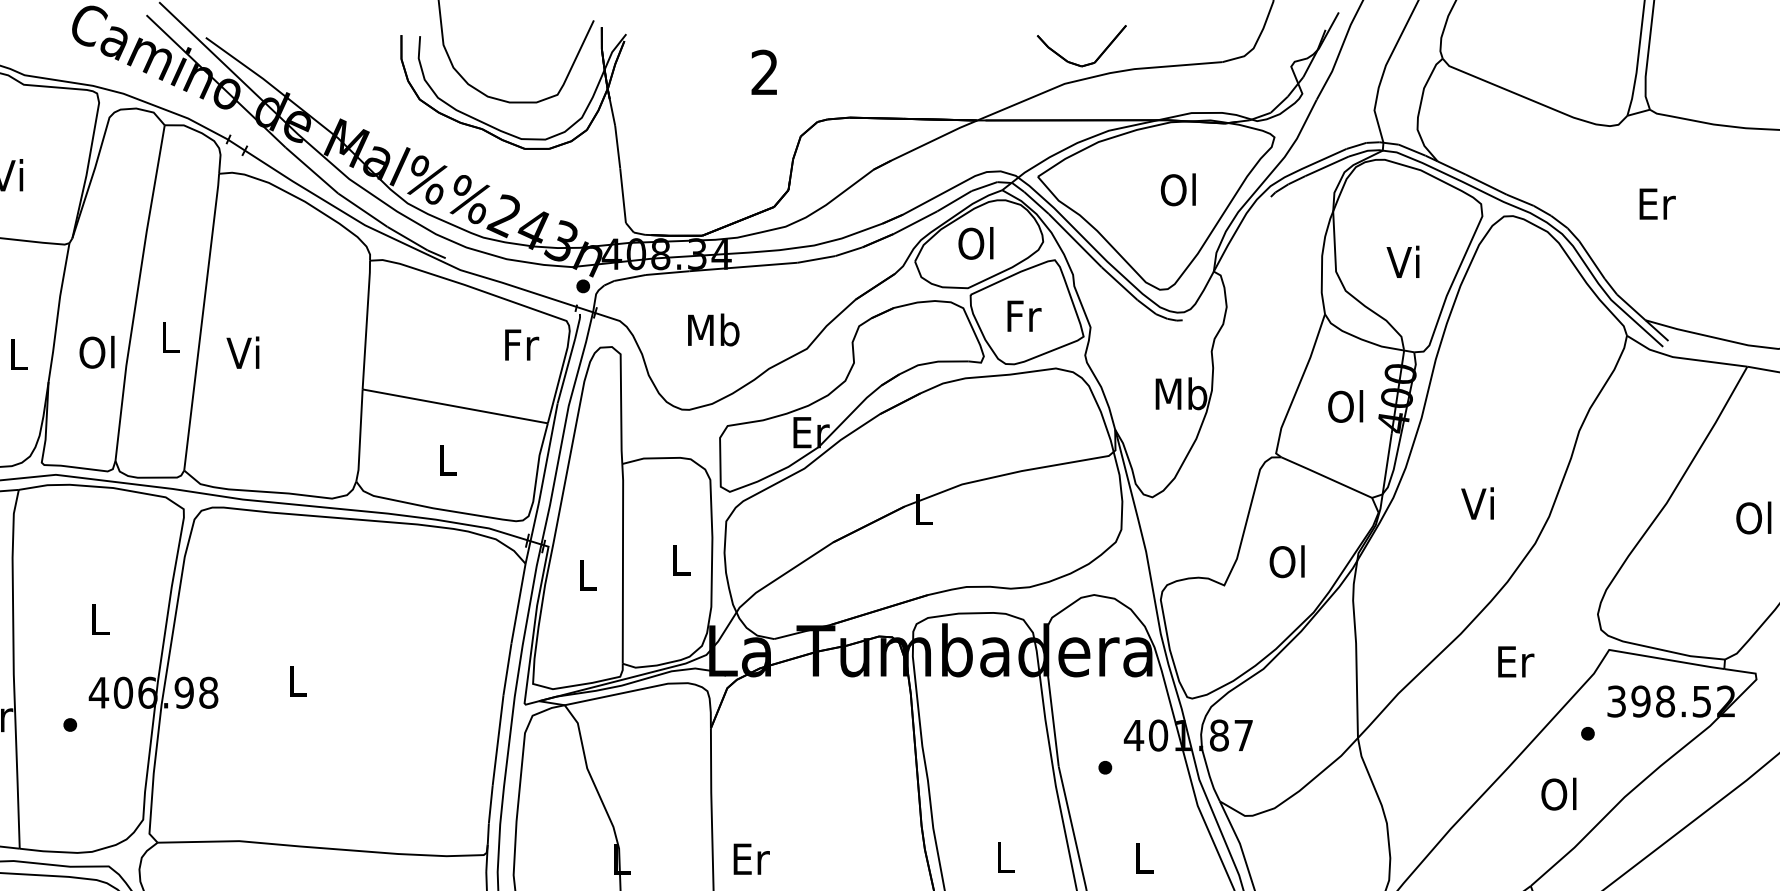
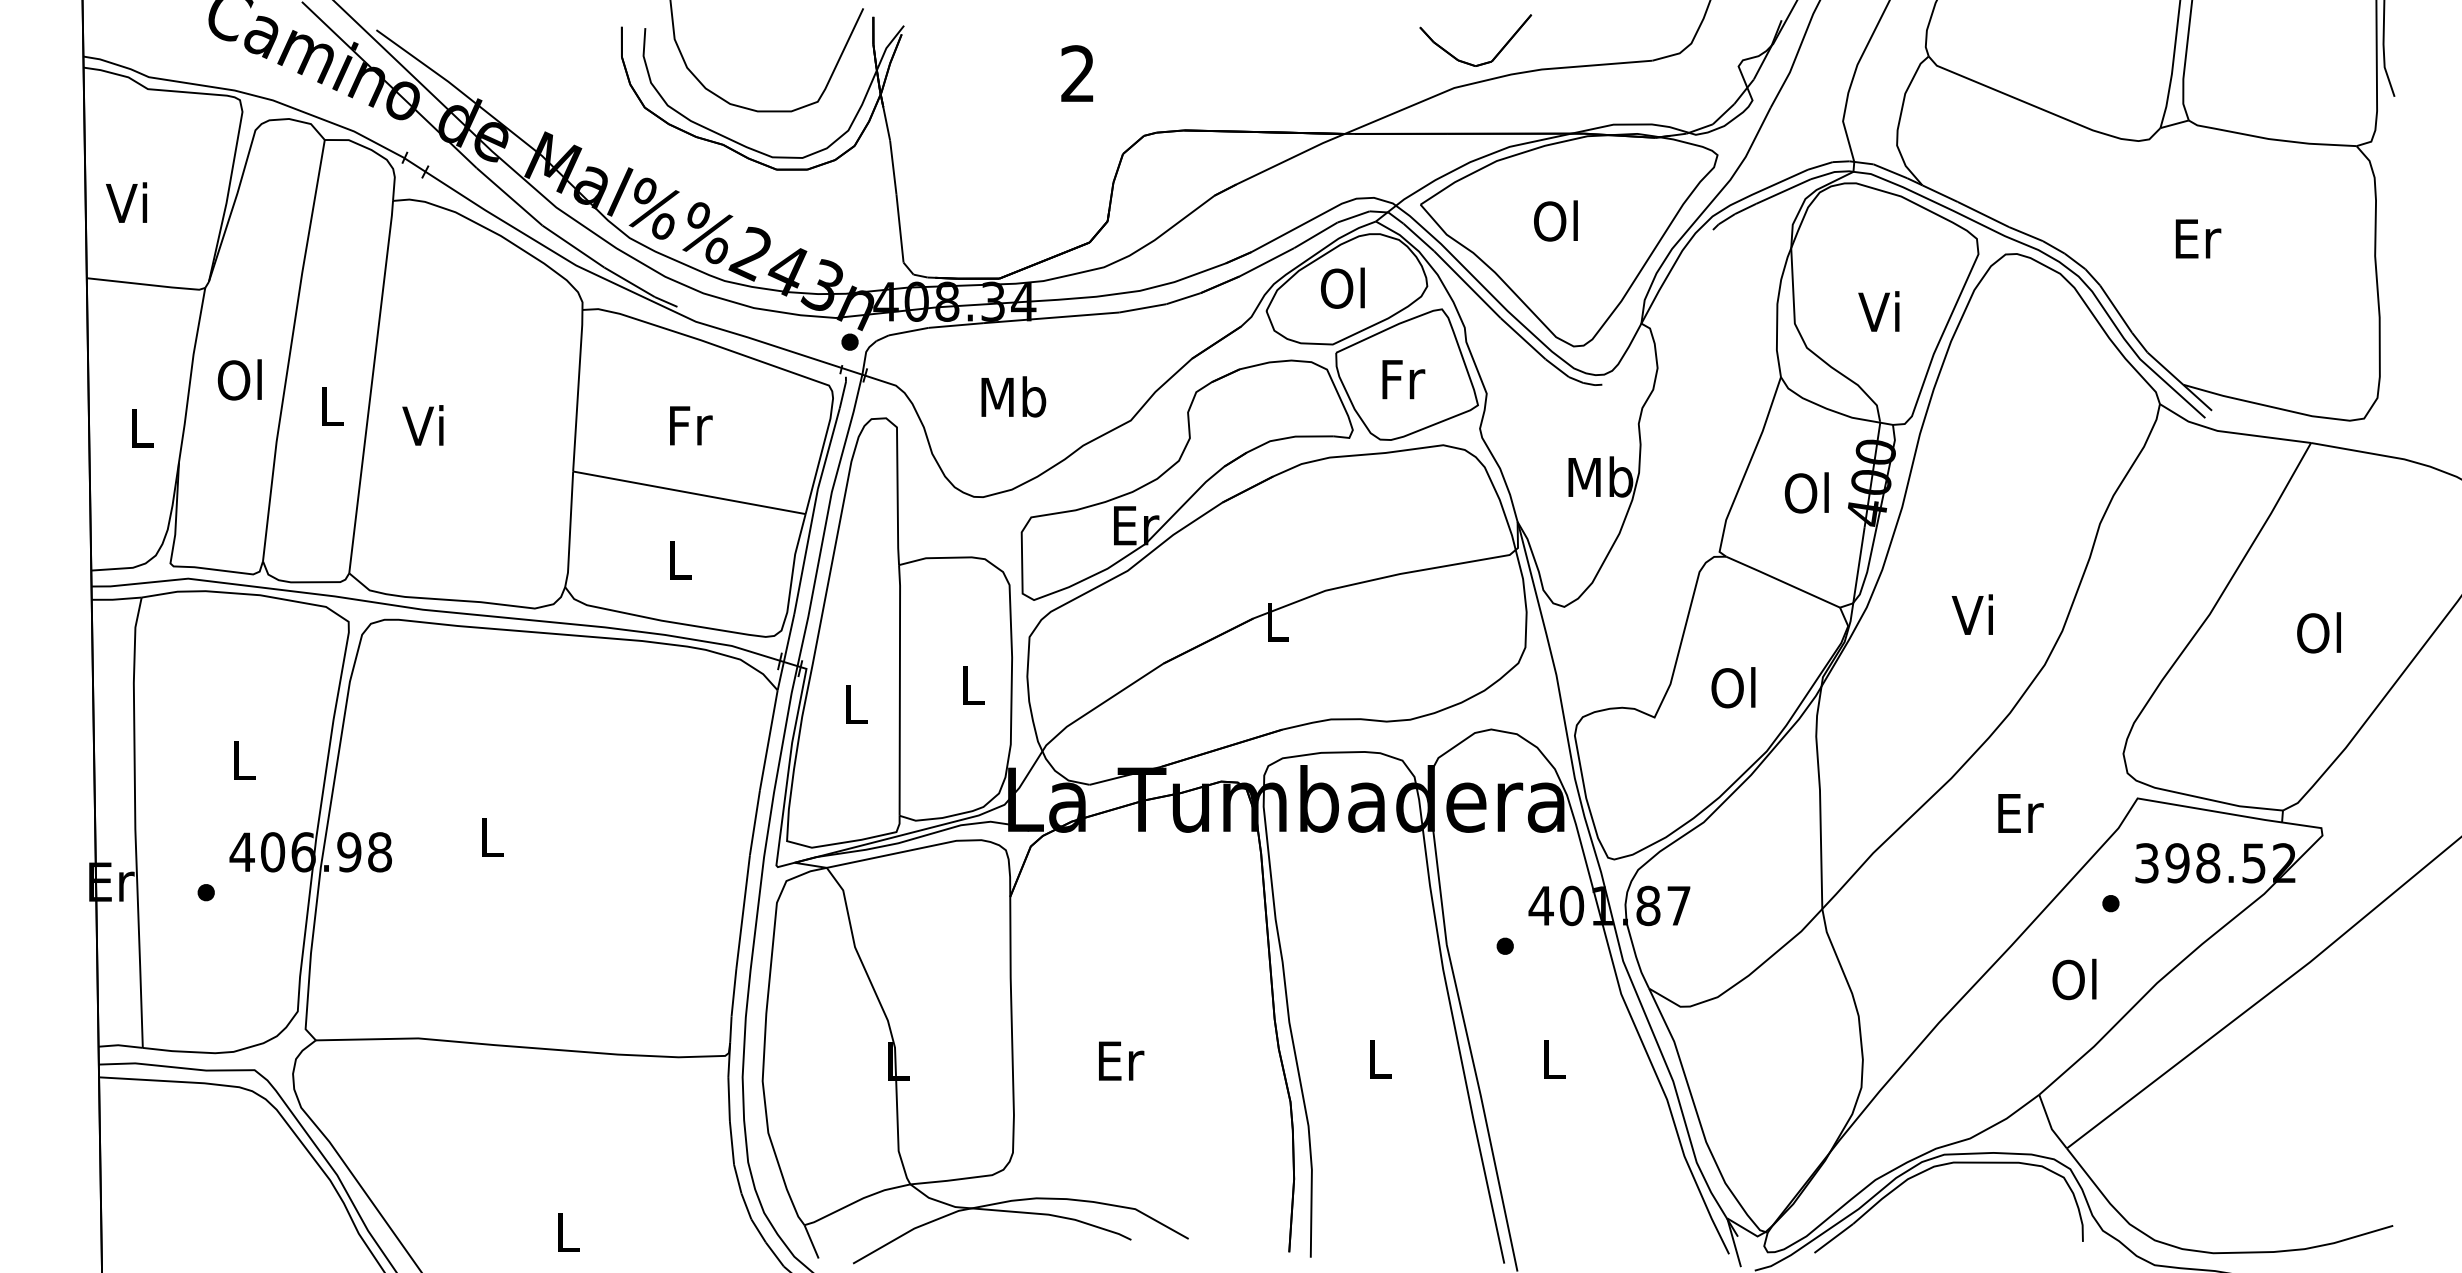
text: (1178, 189) -> (1555, 220), moved
text: (522, 344) -> (691, 425), moved
text: (96, 351) -> (239, 379), moved
text: (751, 858) -> (1121, 1060), moved

